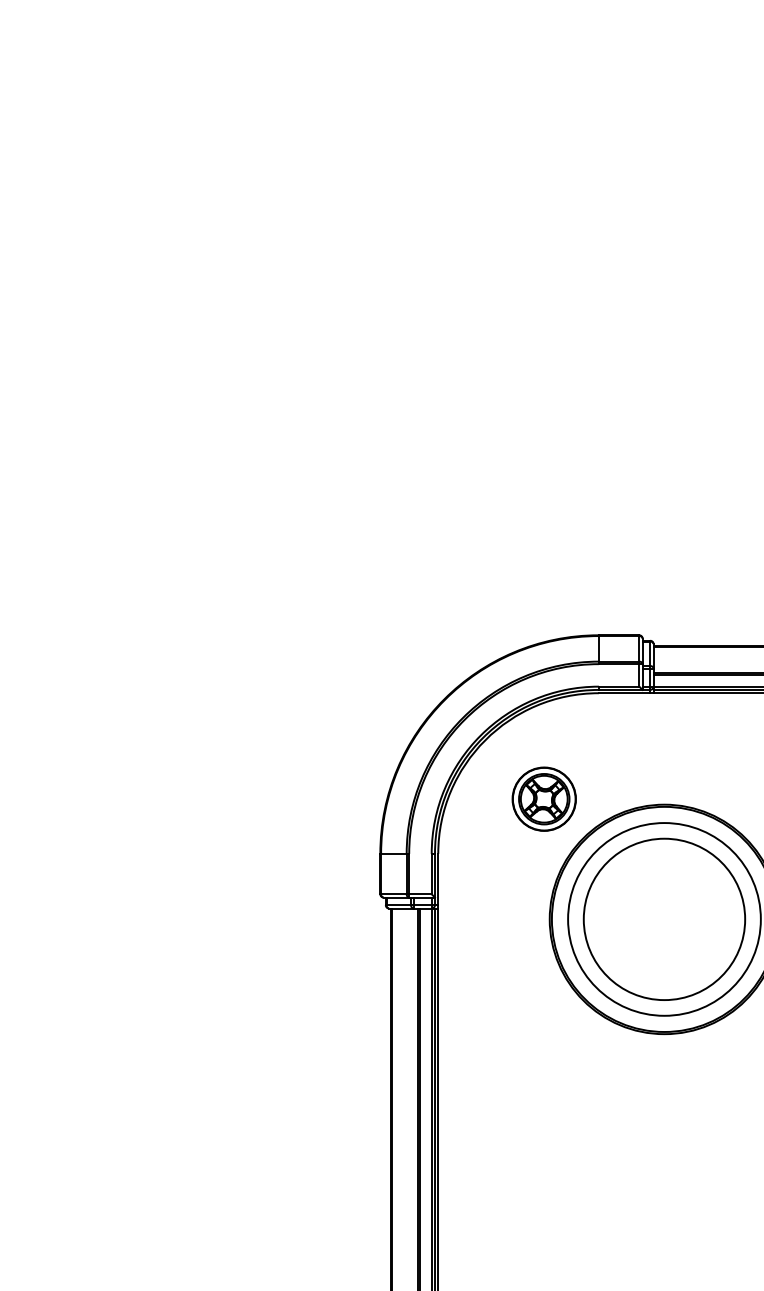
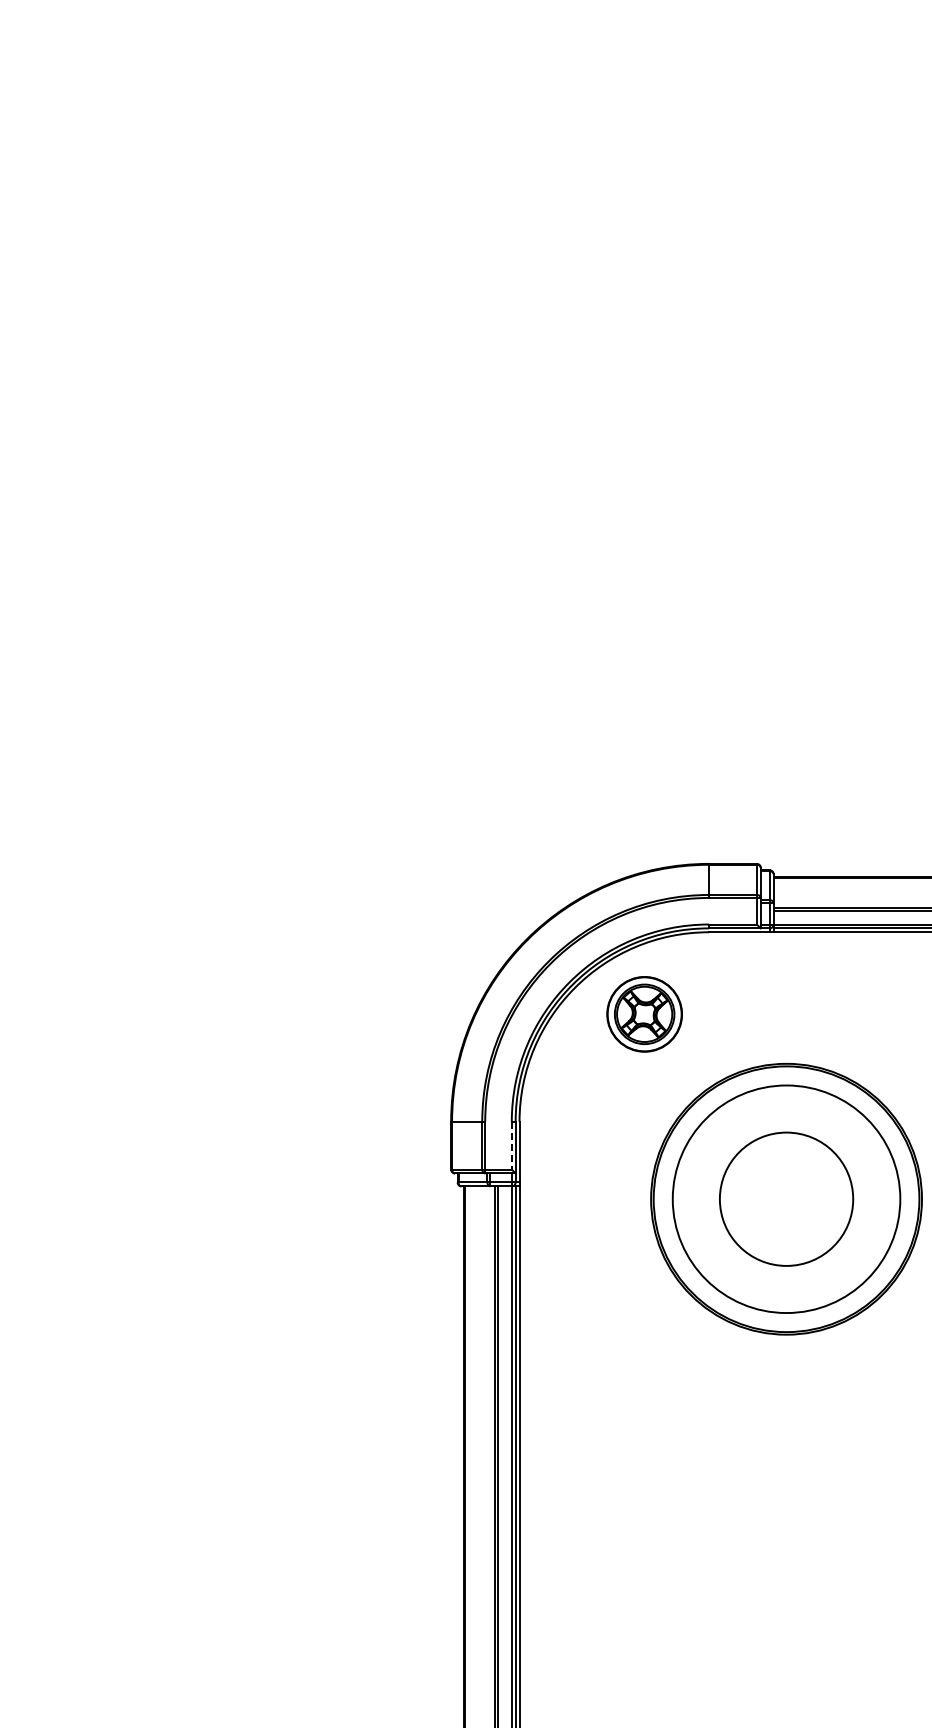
part: (544, 799) -> (644, 1014), moved
line: (431, 873) -> (511, 1145), solid -> dashed
circle: (664, 919) -> (786, 1199), size x0.7

